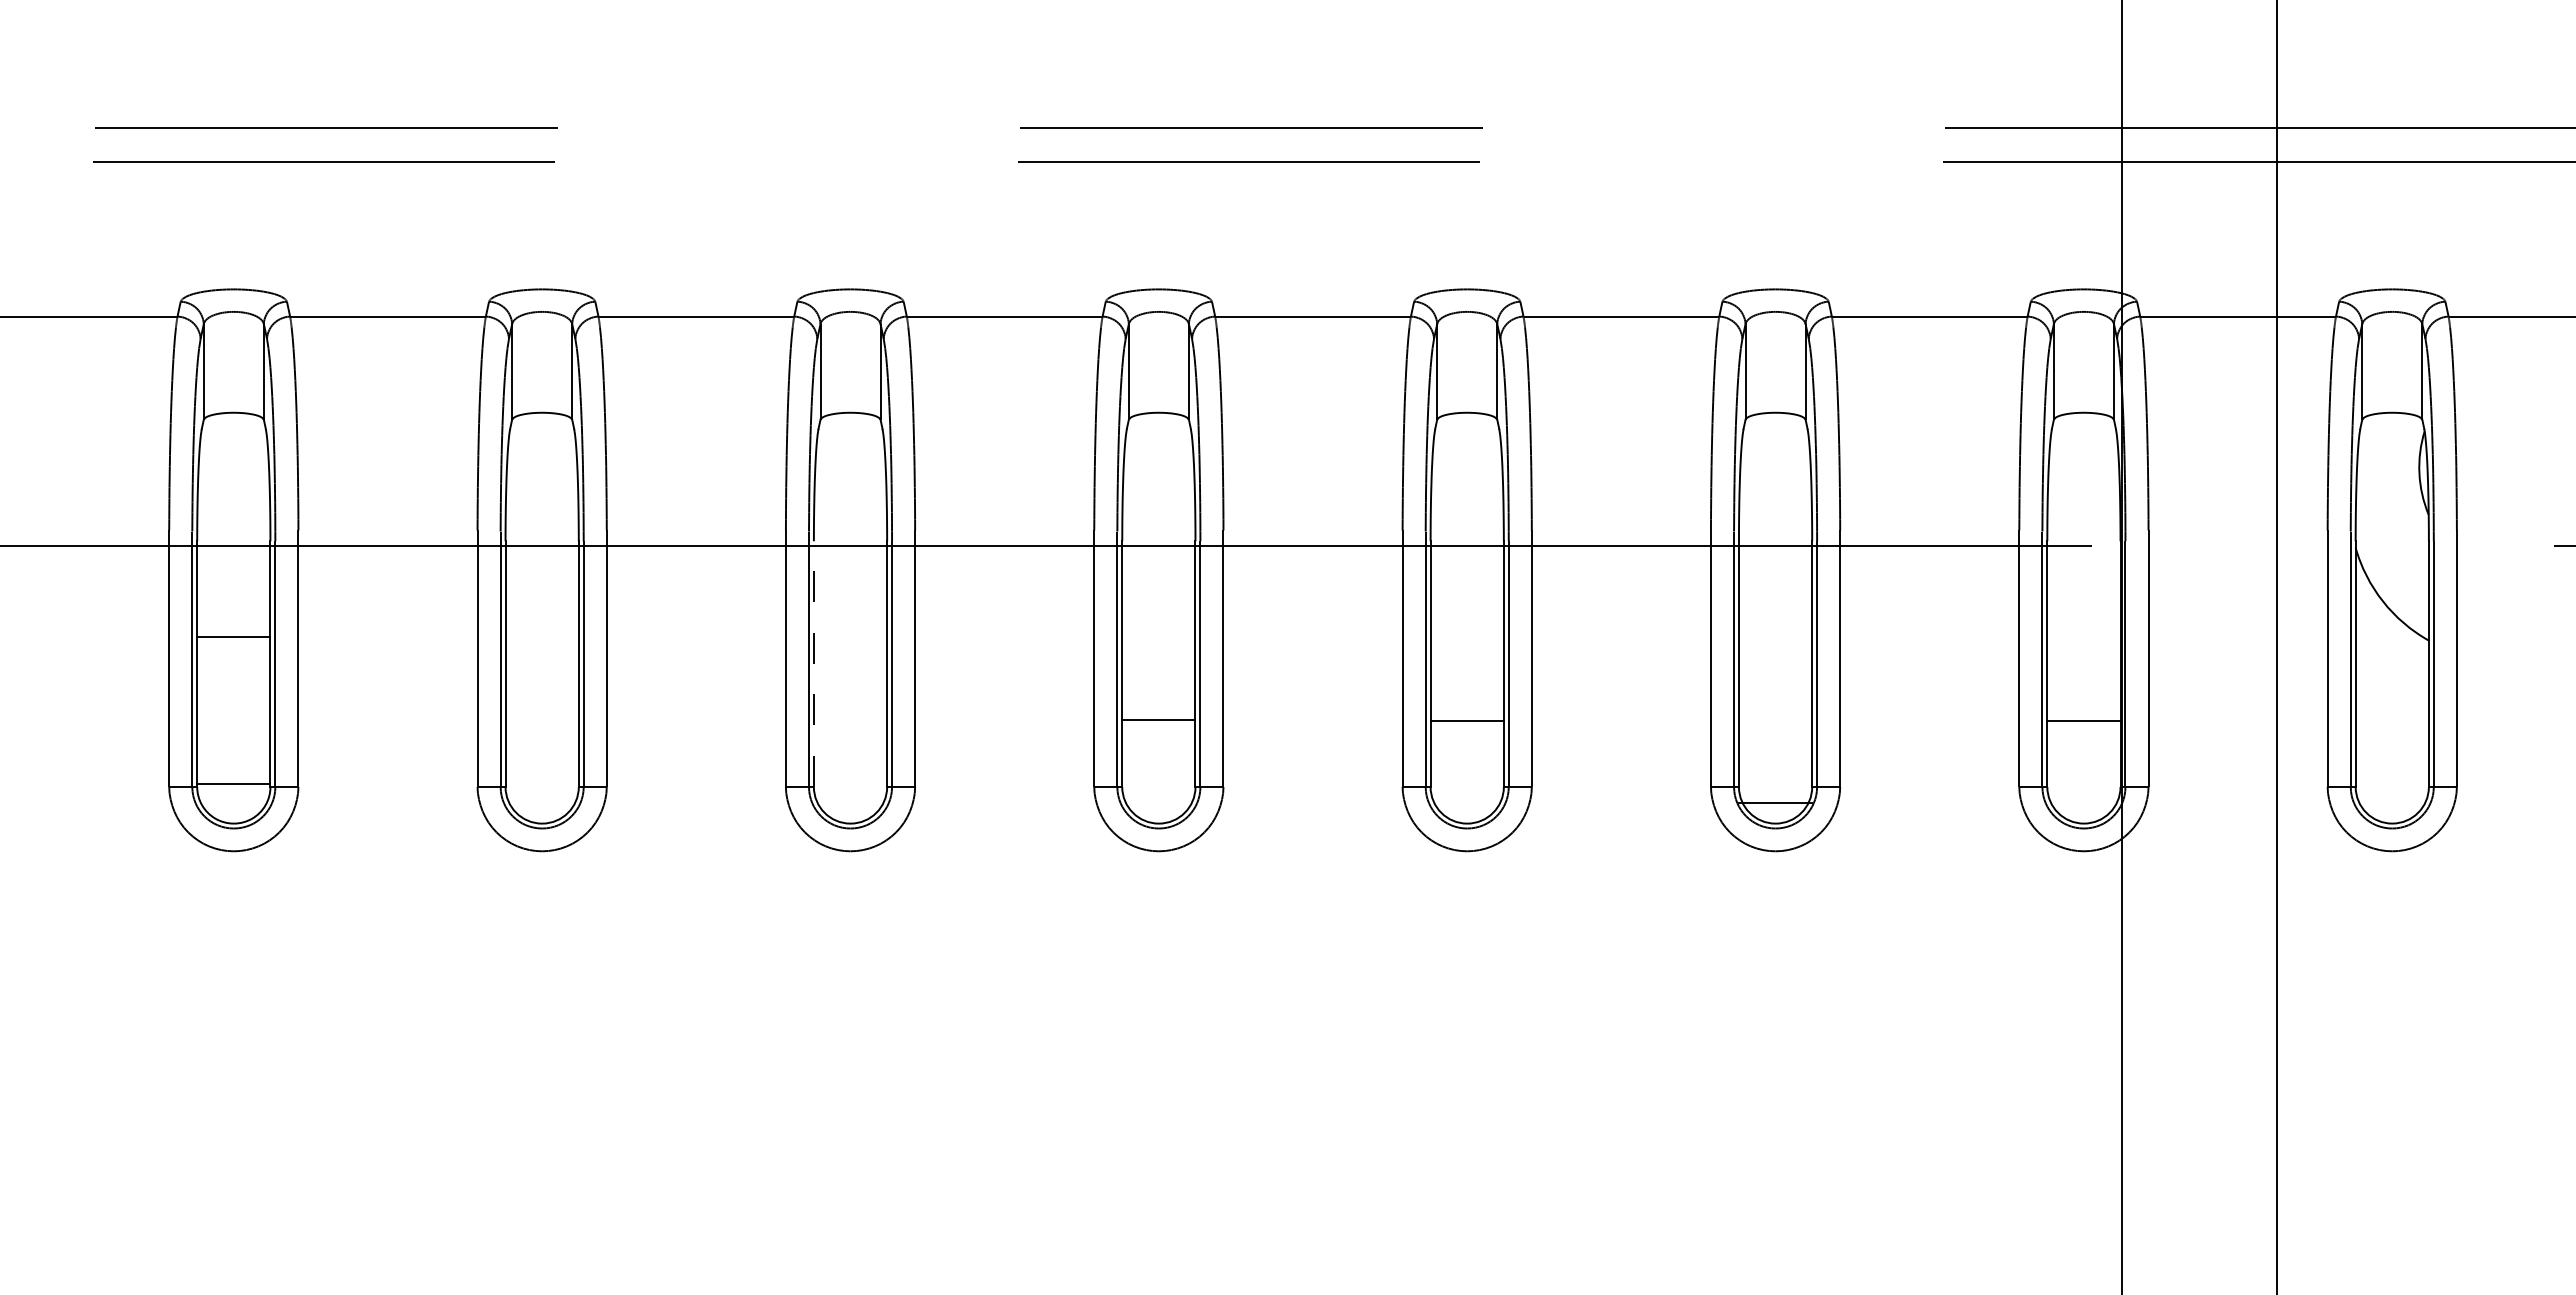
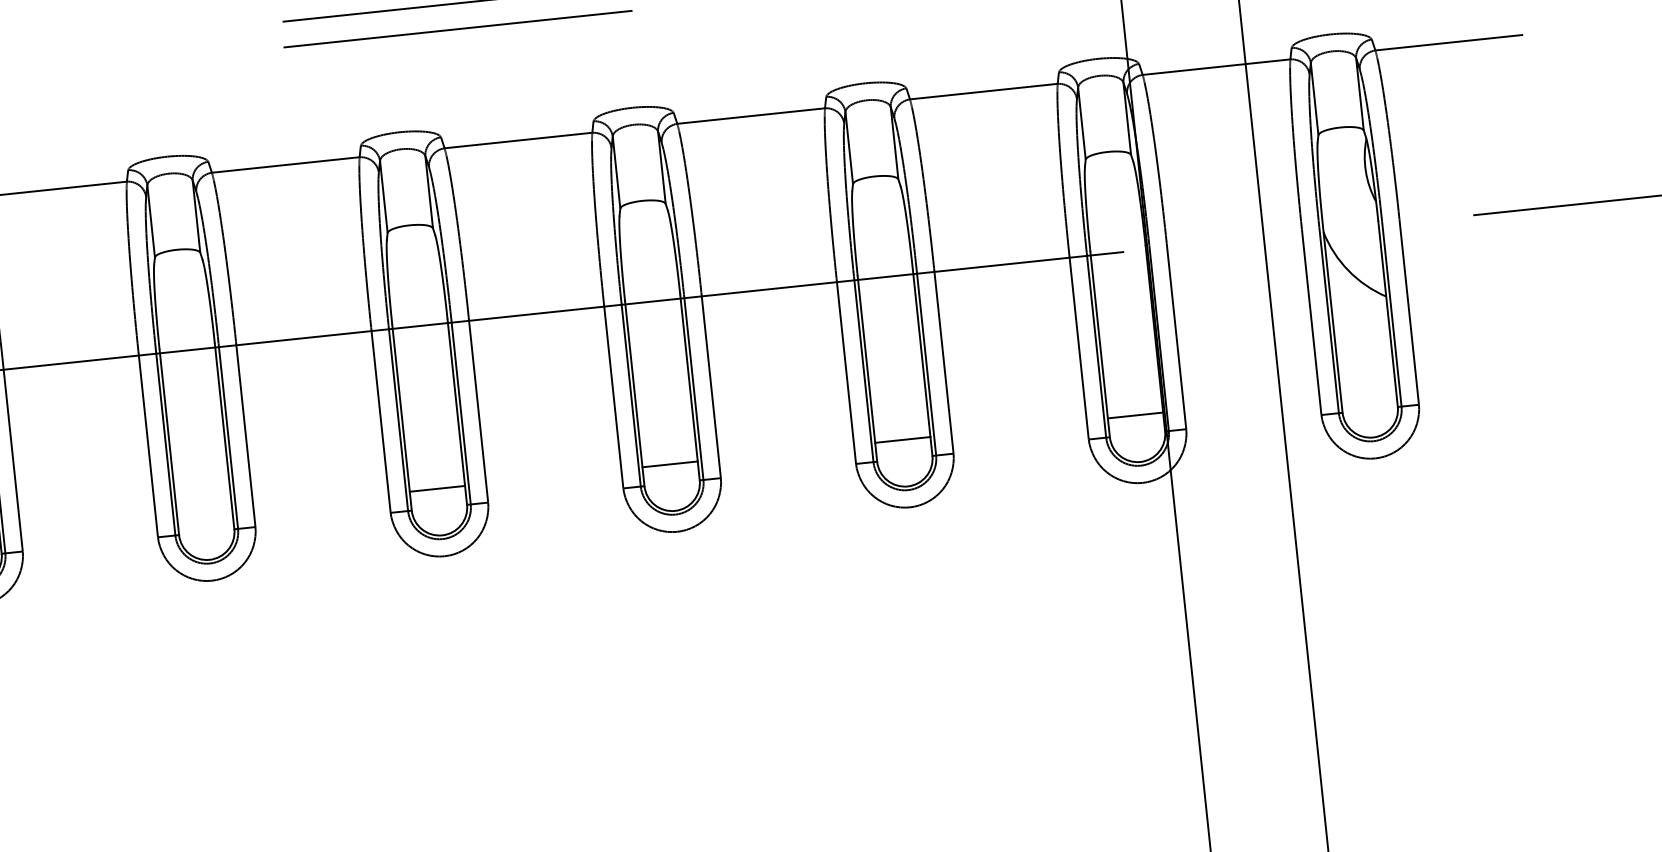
line: (813, 664) -> (169, 442), dashed -> solid
line: (1158, 719) -> (437, 488), moved
line: (1466, 720) -> (669, 464), moved
line: (2083, 720) -> (1135, 415), moved
line: (1775, 802) -> (902, 439), moved

